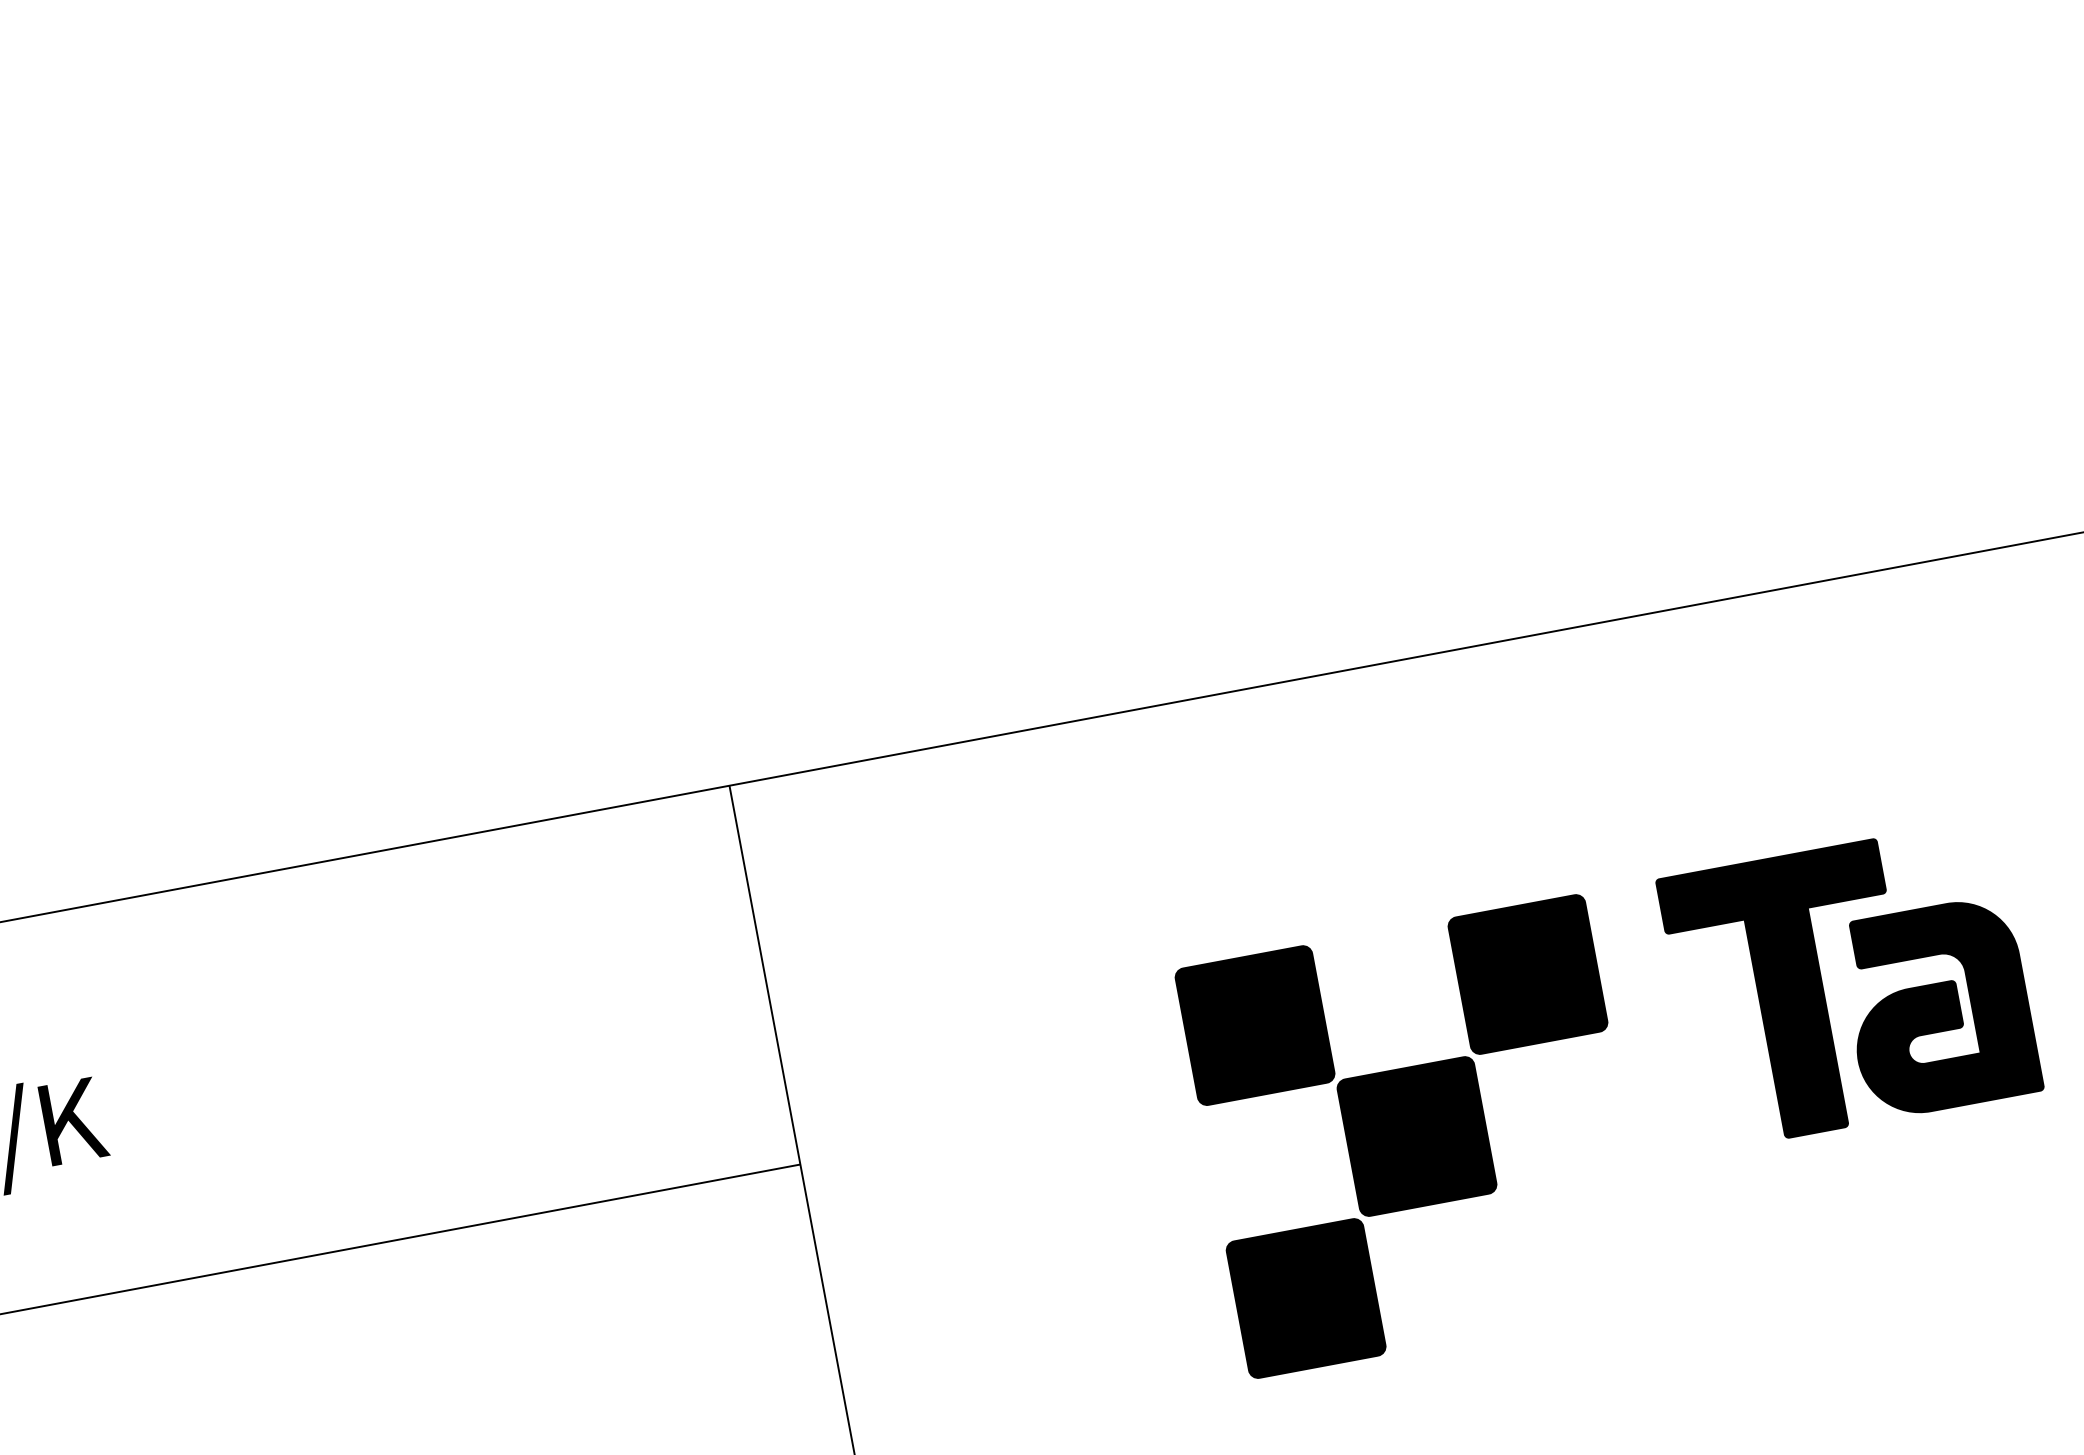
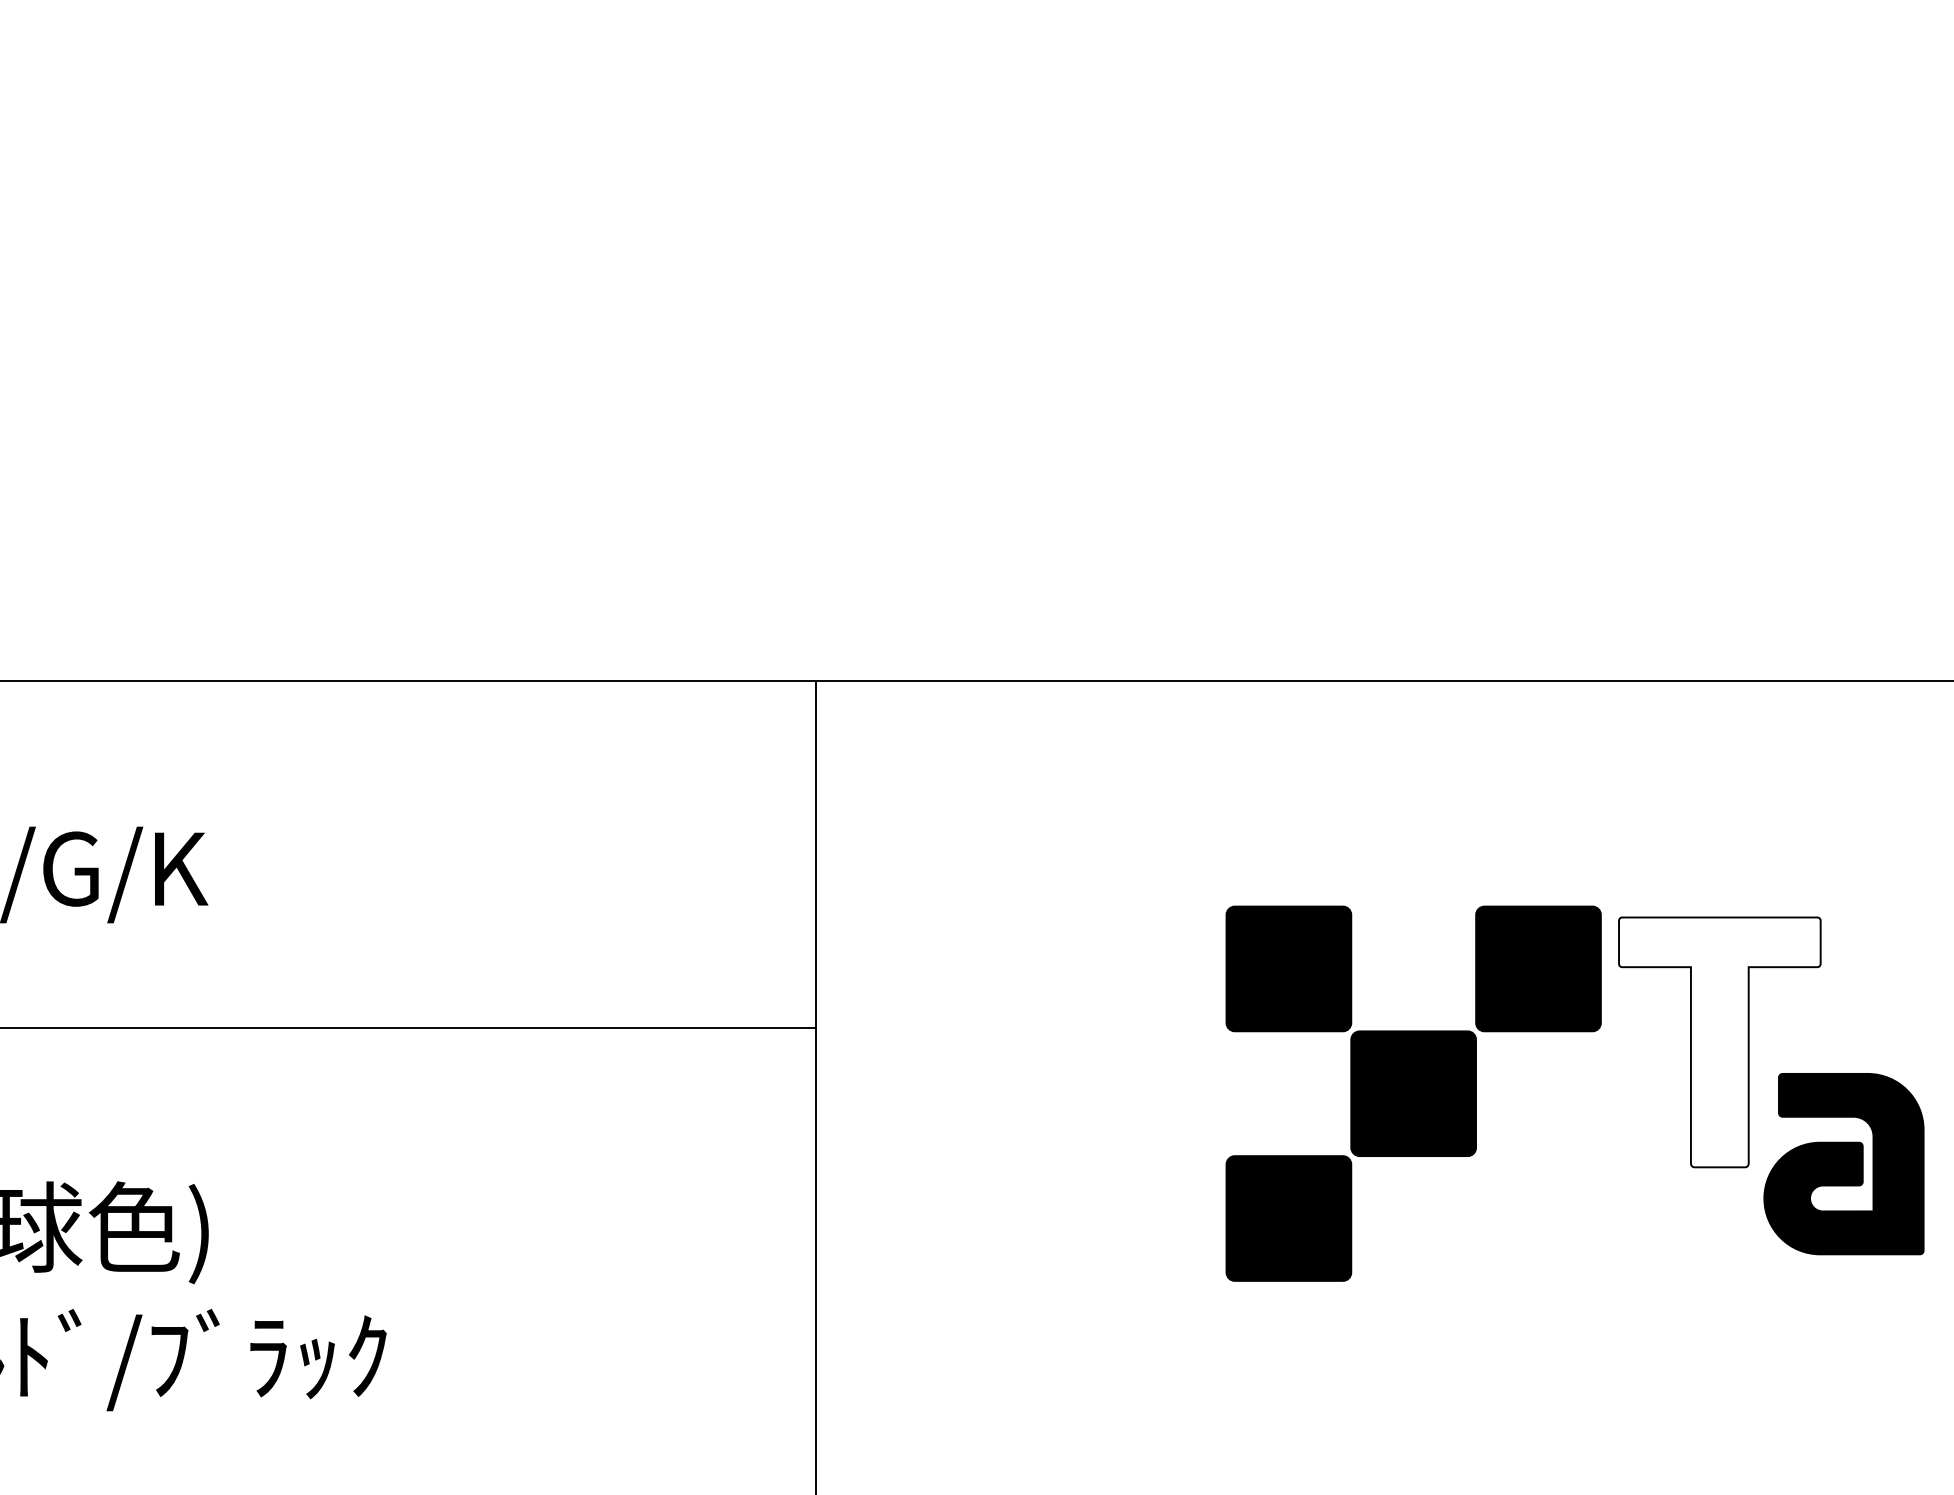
fill: (1791, 996) -> (1719, 1042), removed
part: (1938, 1008) -> (1843, 1164), moved
part: (1416, 1136) -> (1413, 1093), moved

